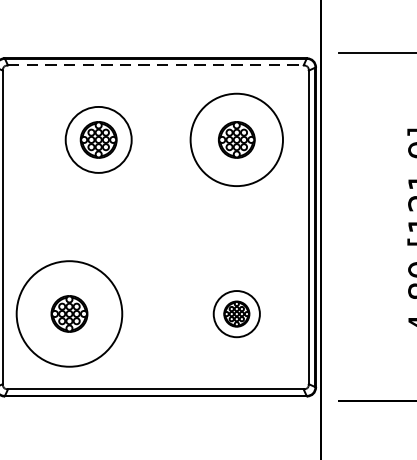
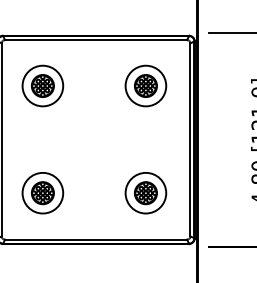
line: (156, 65) -> (96, 40), dashed -> solid
part: (98, 139) -> (42, 85), moved
circle: (236, 139) -> (145, 85), size x0.71
circle: (68, 312) -> (42, 192), size x0.62
part: (236, 314) -> (145, 193), size x1.43

